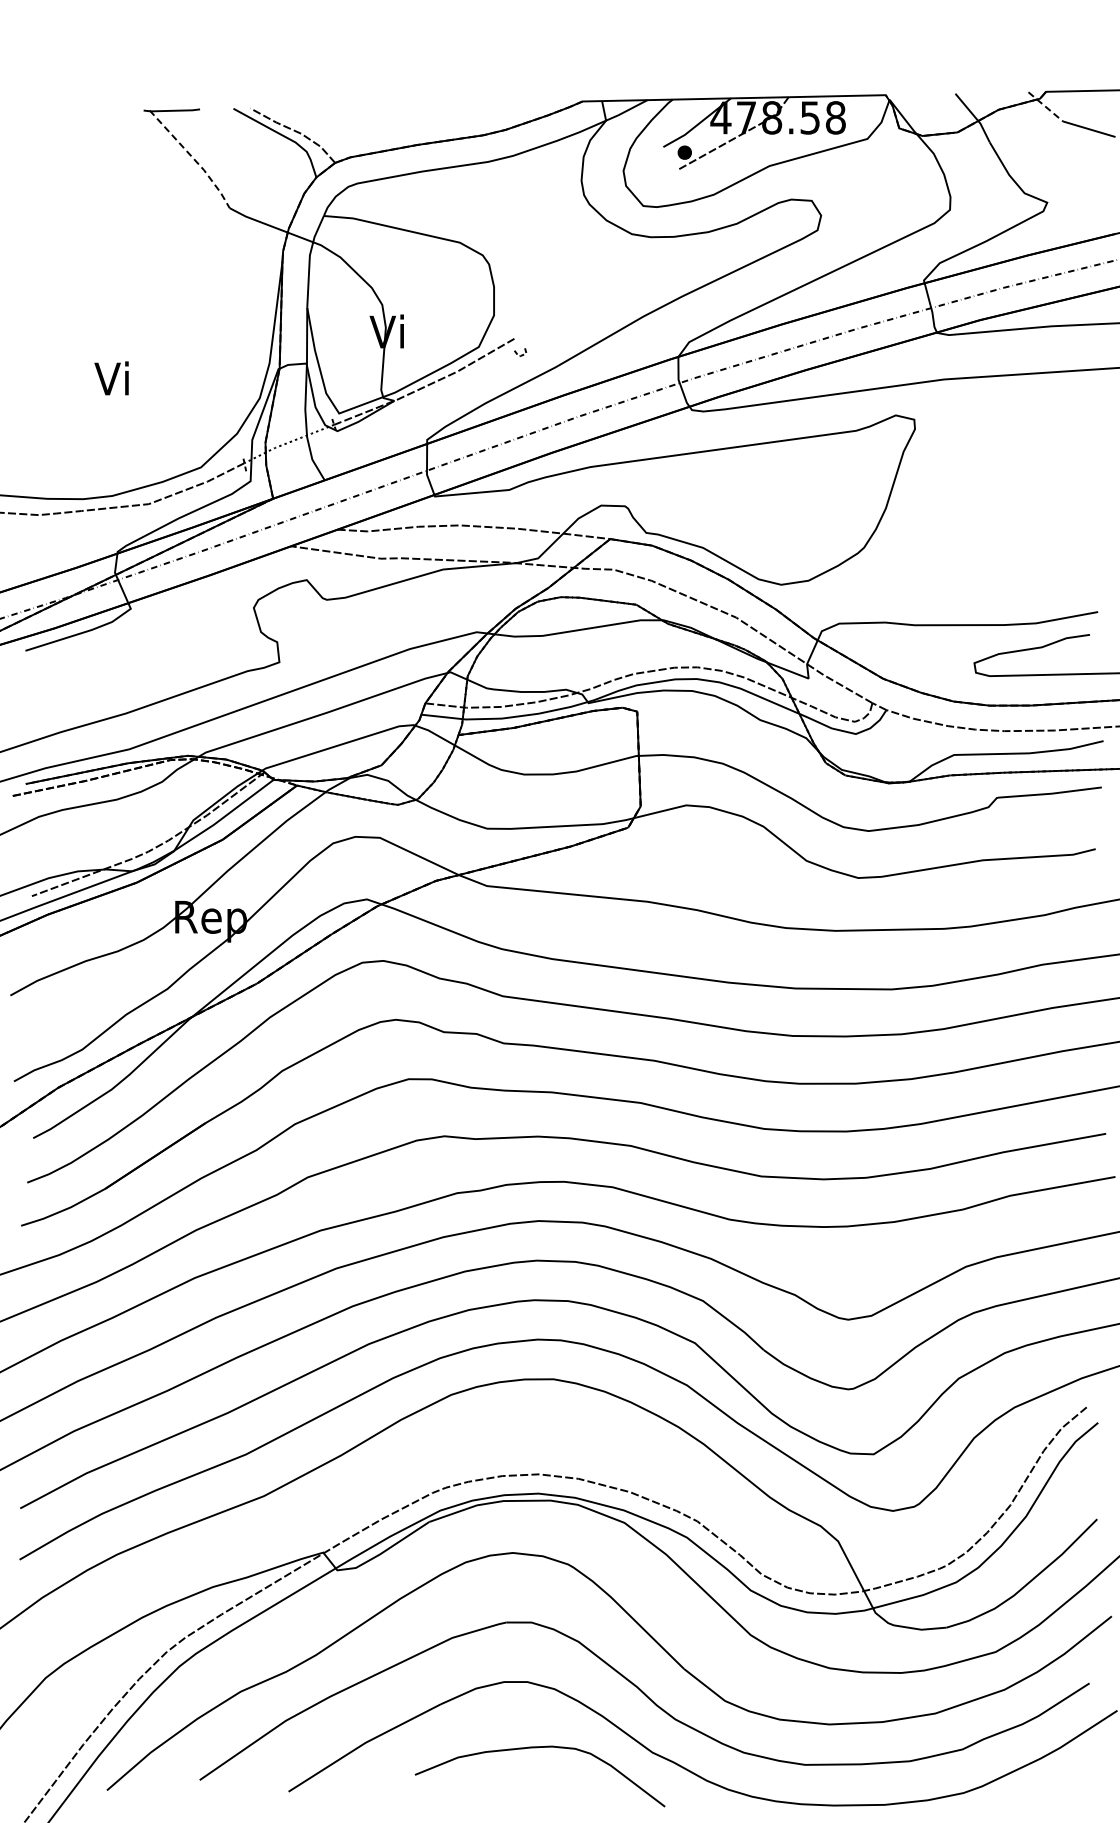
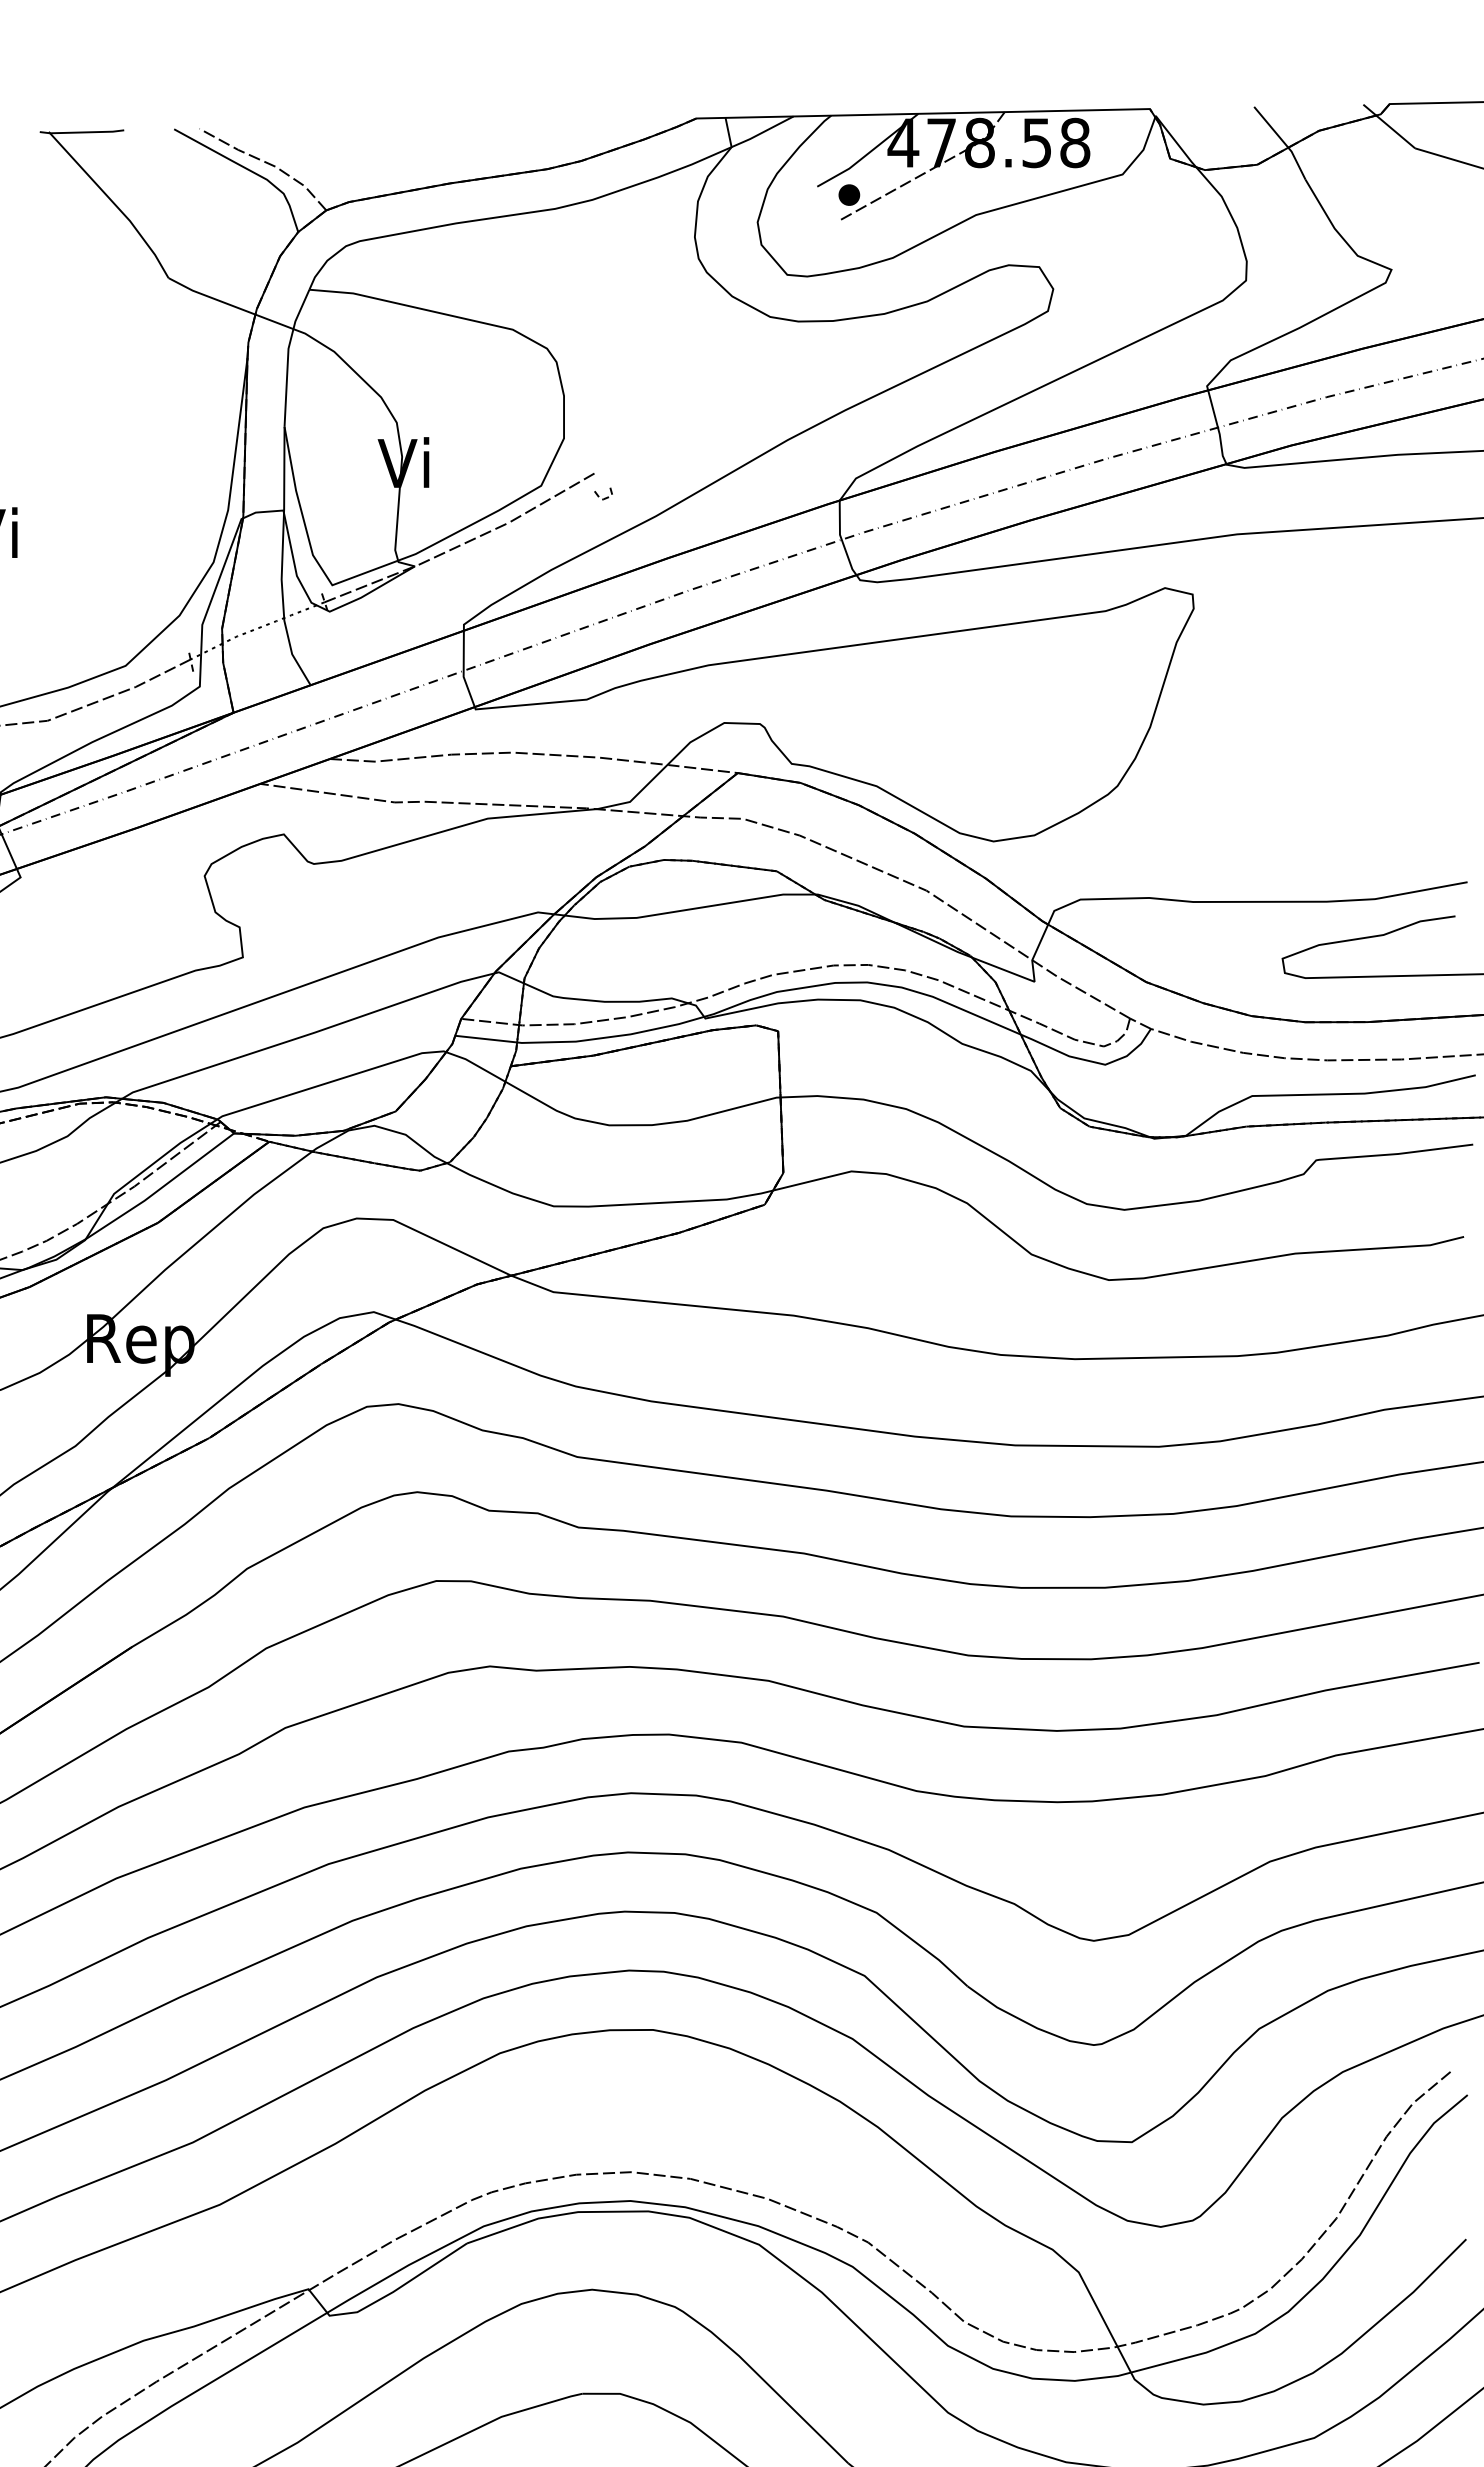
line: (1045, 106) -> (1388, 125), dashed -> solid
line: (193, 158) -> (114, 203), dashed -> solid

